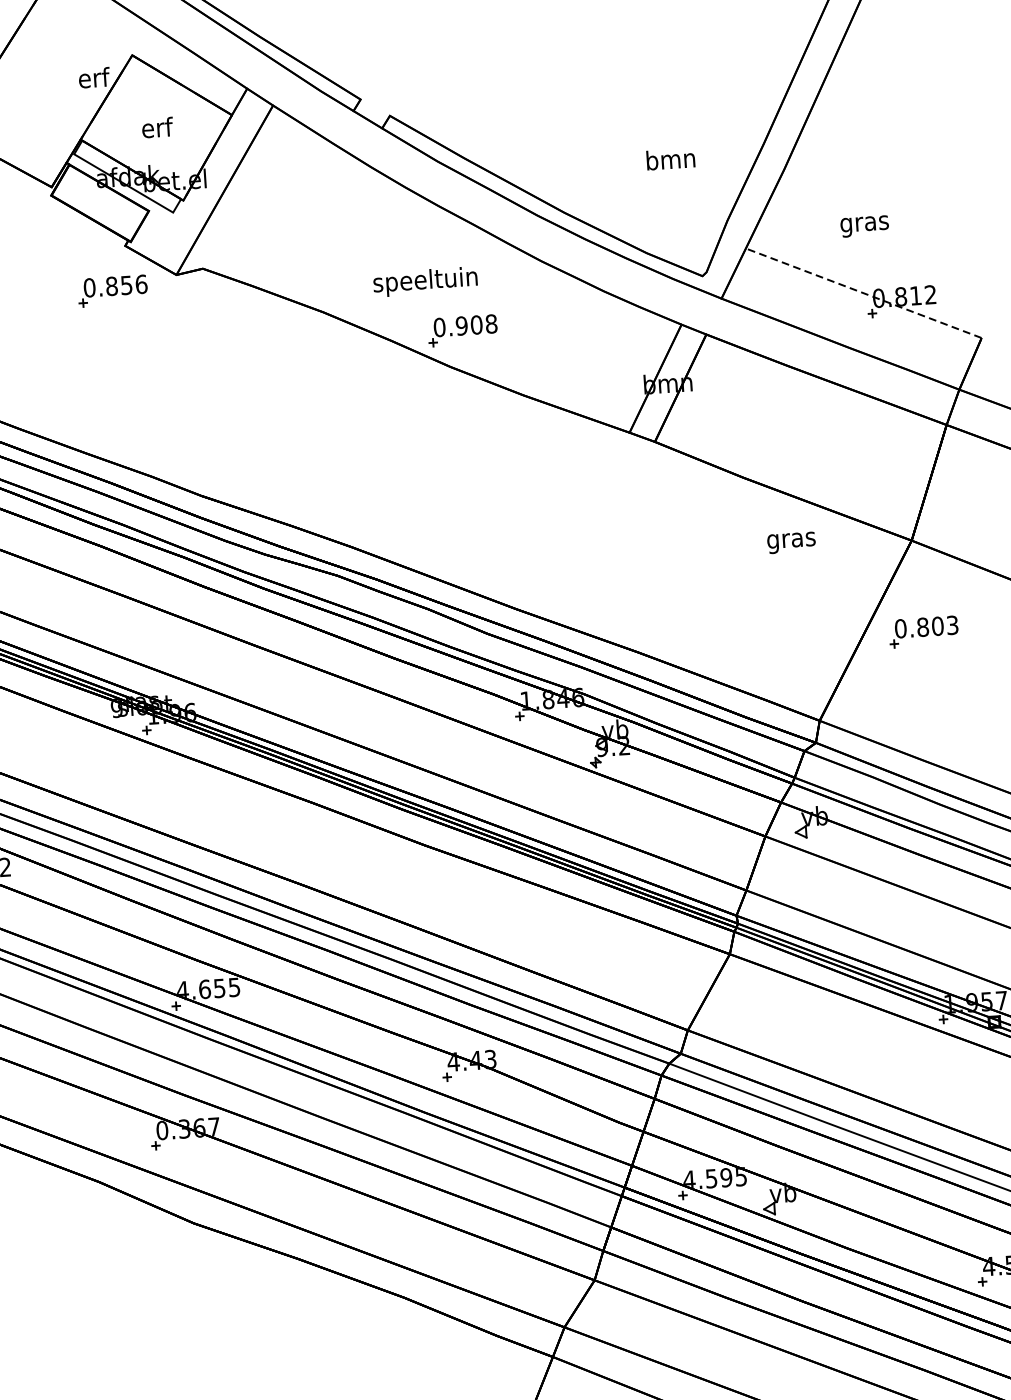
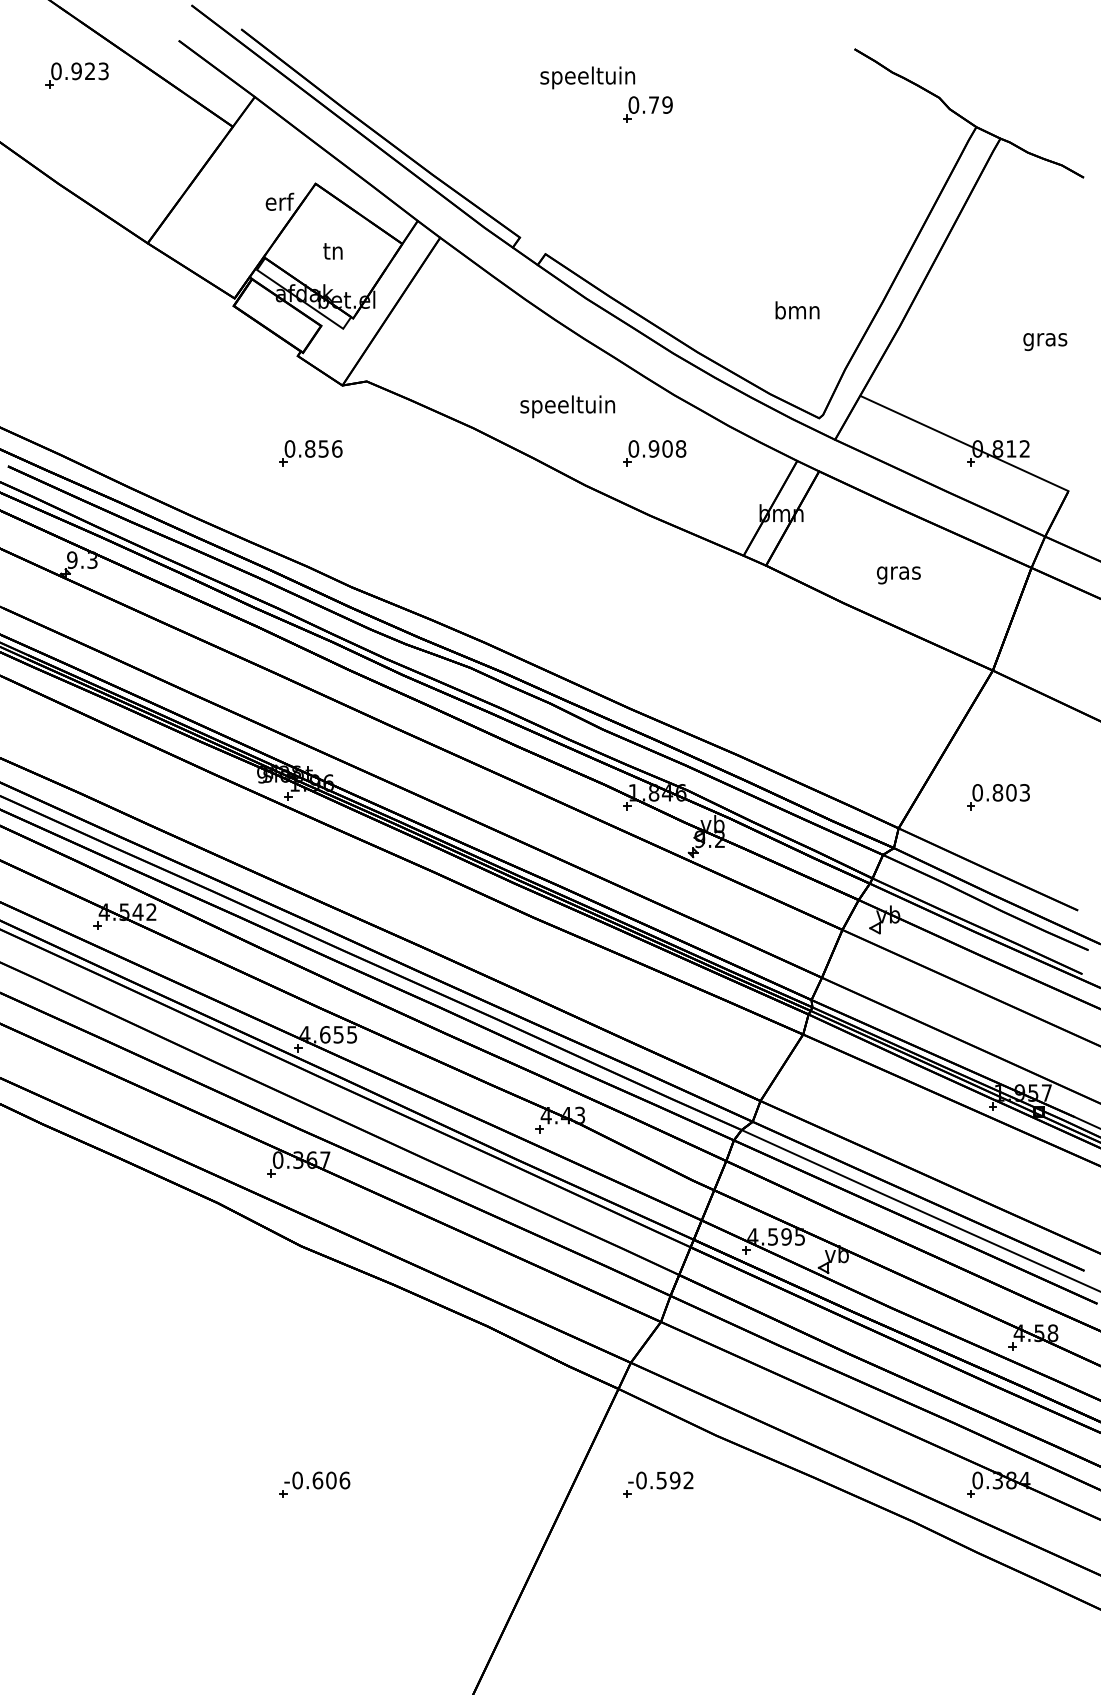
text: (157, 127) -> (334, 250), erf -> tn
text: (864, 225) -> (1045, 341), moved
part: (112, 291) -> (310, 453), moved
line: (862, 293) -> (963, 443), dashed -> solid
part: (462, 330) -> (654, 453), moved
text: (791, 543) -> (898, 575), moved
part: (923, 632) -> (998, 797), moved

